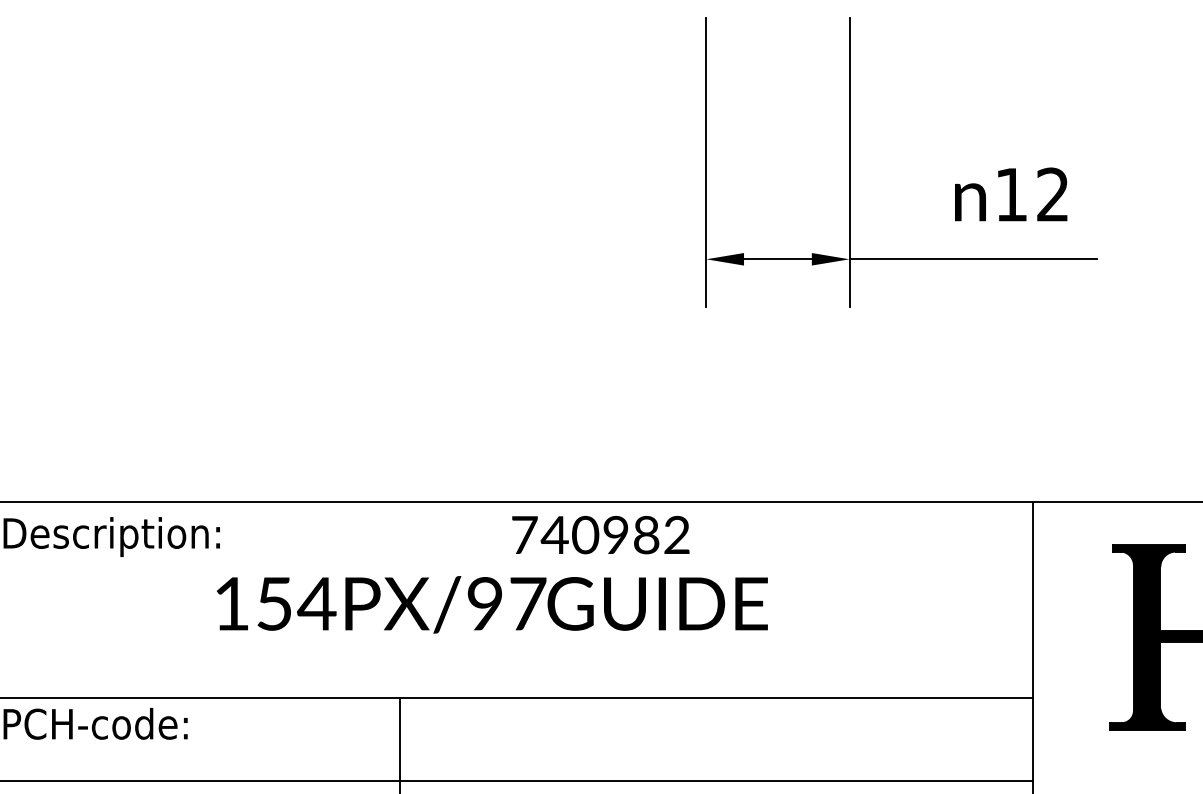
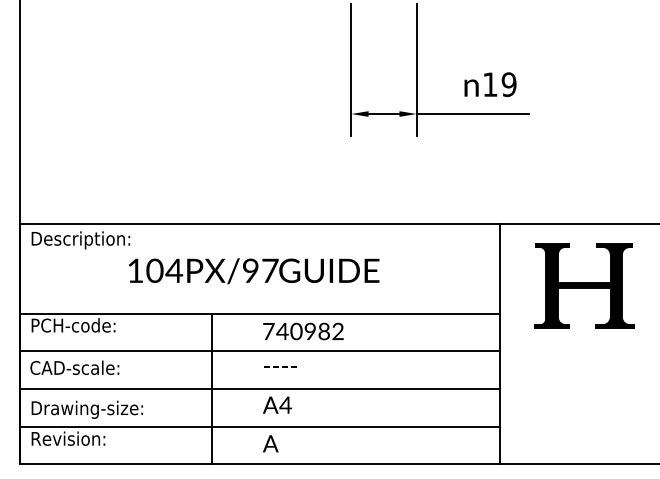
text: (1051, 194) -> (508, 84), 12 -> 19
text: (600, 535) -> (303, 331), moved
text: (273, 603) -> (154, 270), 154PX/97 -> 104PX/97

